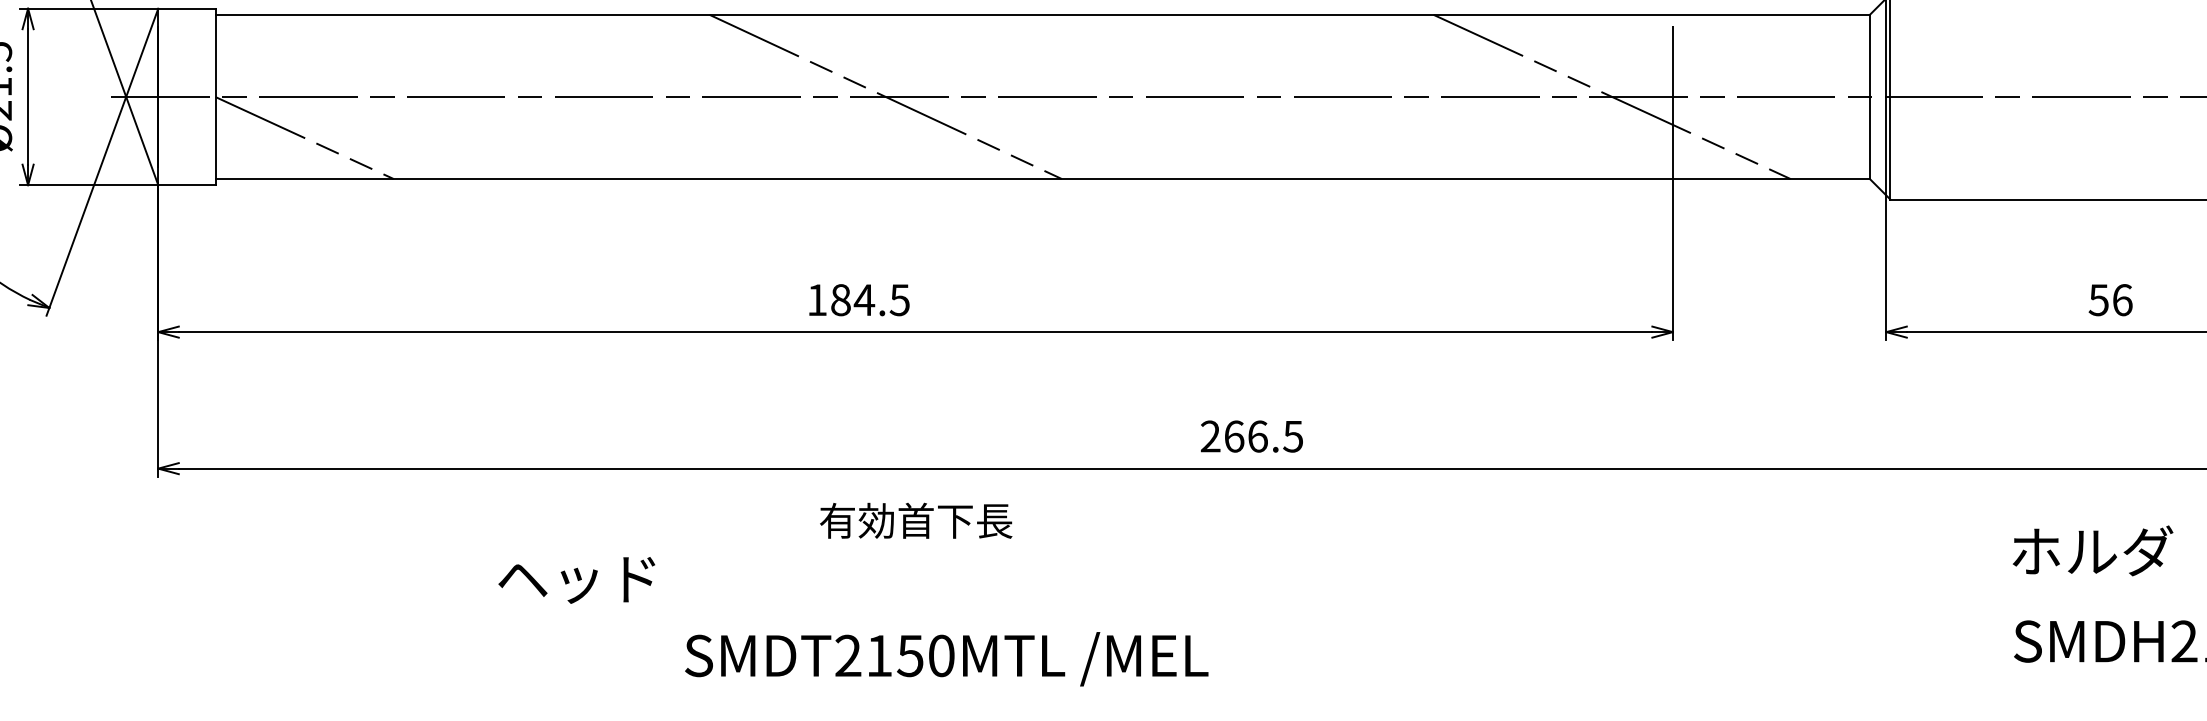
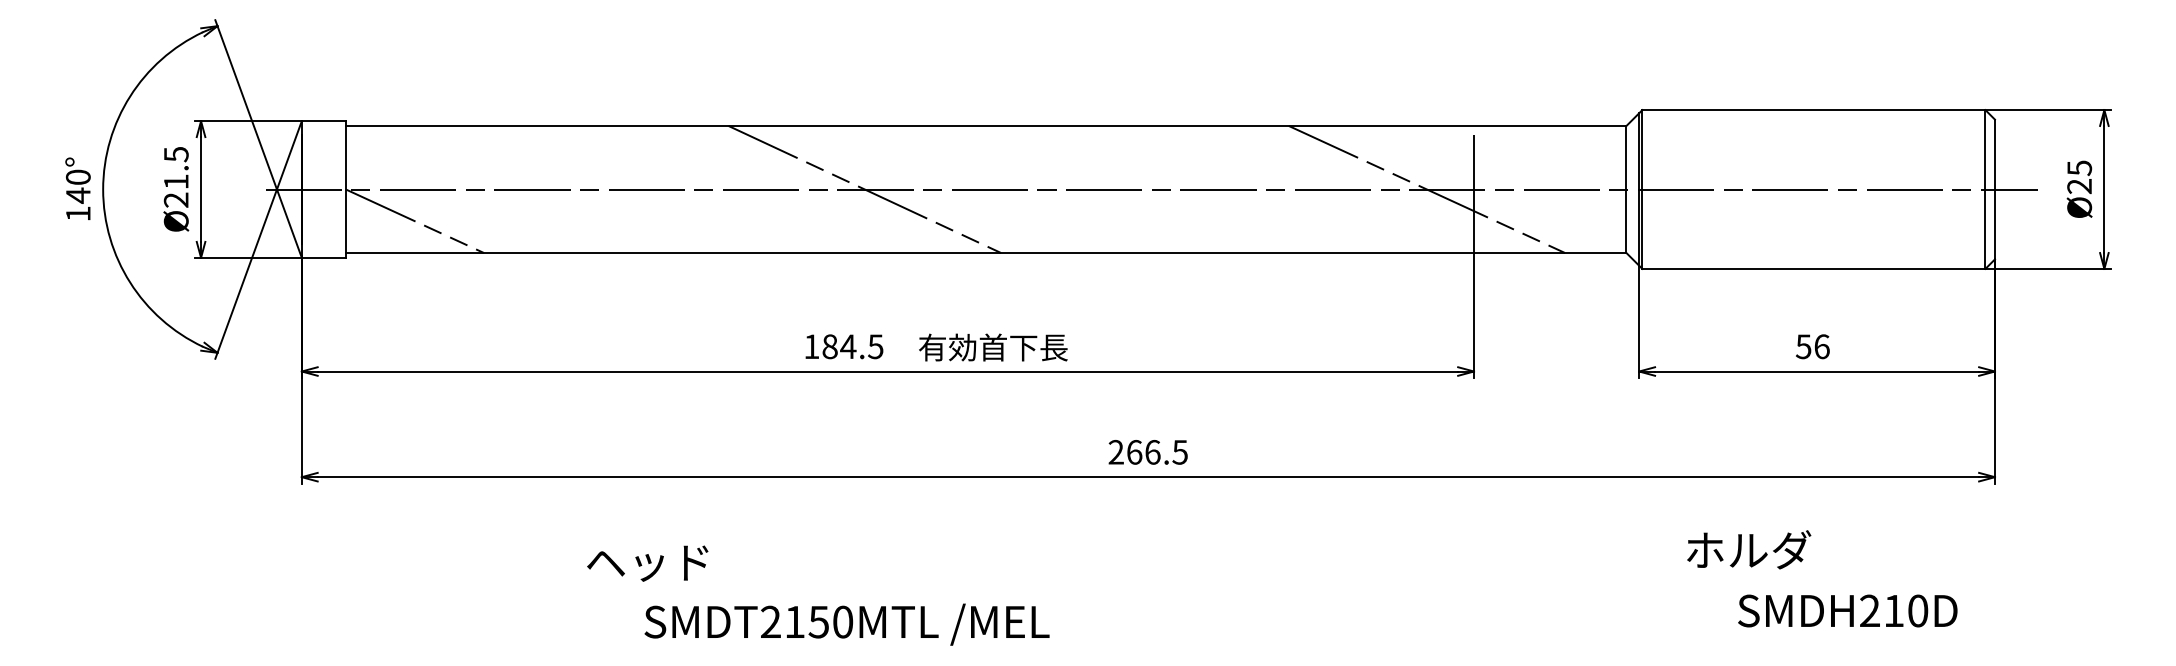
text: (916, 520) -> (993, 347), moved
text: (2093, 550) -> (1749, 549), moved
text: (576, 580) -> (647, 563), moved
text: (946, 659) -> (846, 624), moved

